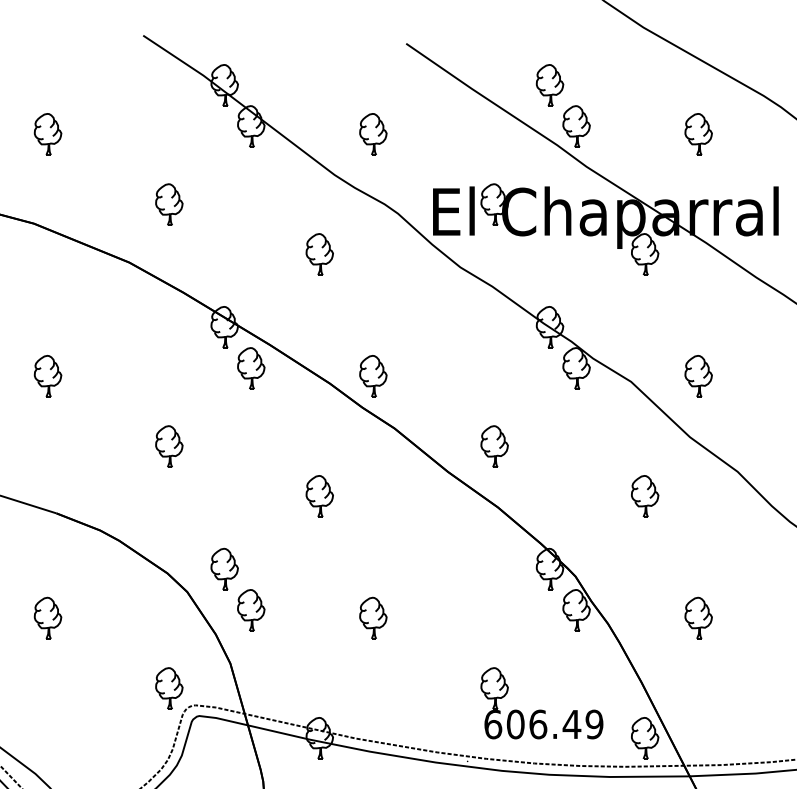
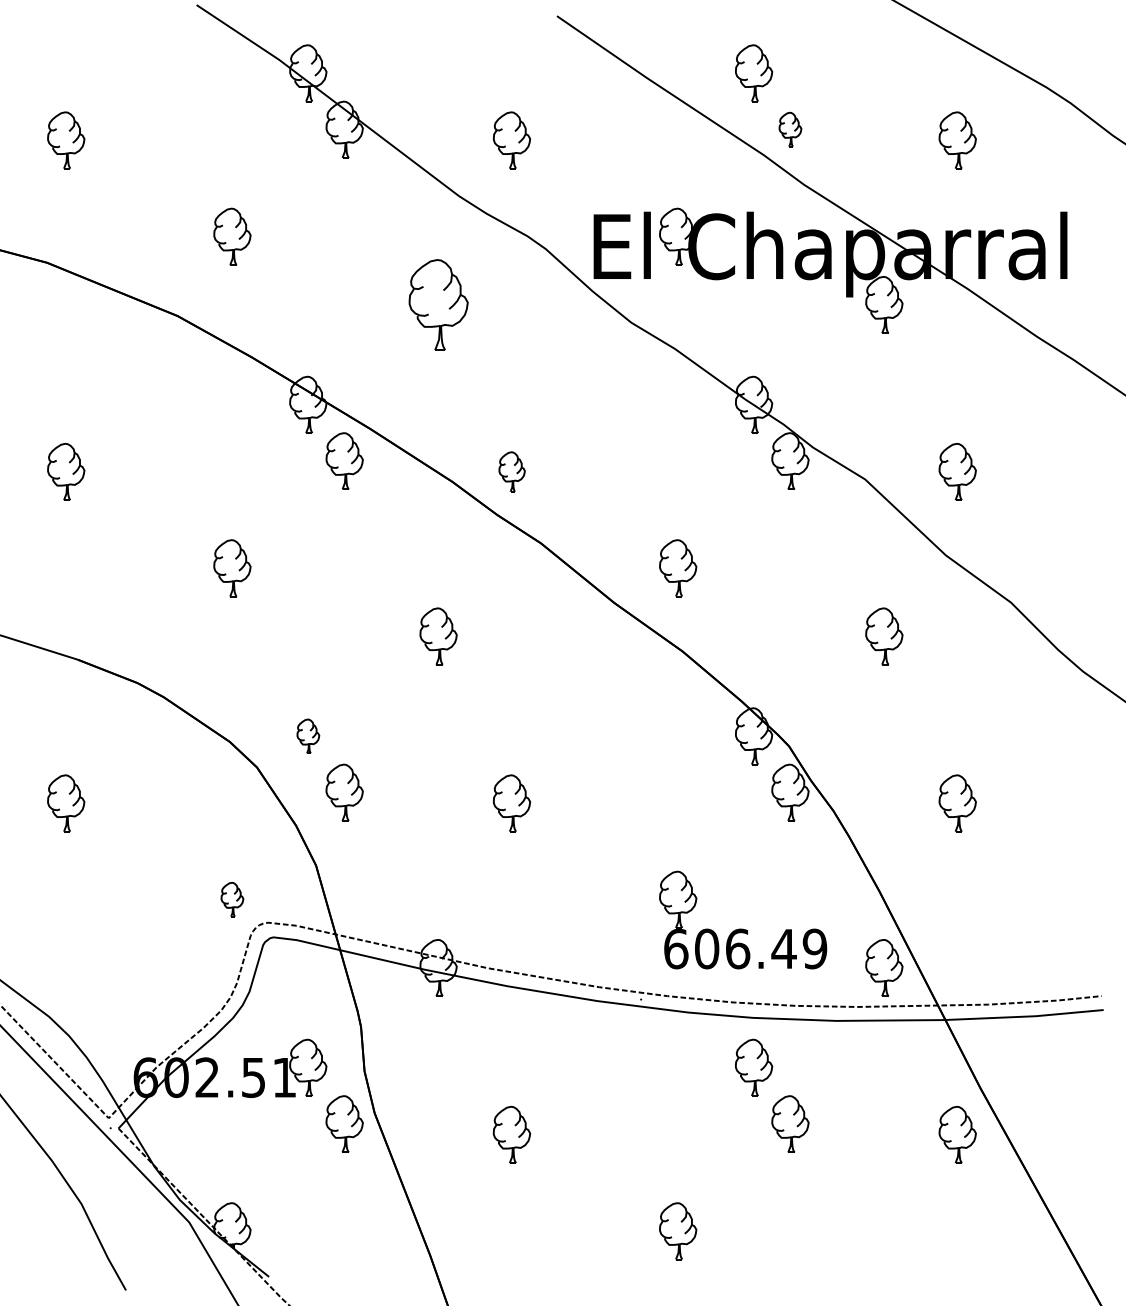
part: (576, 126) -> (790, 129), size x0.6
part: (319, 254) -> (438, 304), size x1.6
part: (373, 376) -> (512, 471), size x0.7
part: (224, 569) -> (308, 736), size x0.6
part: (169, 688) -> (232, 899), size x0.6

